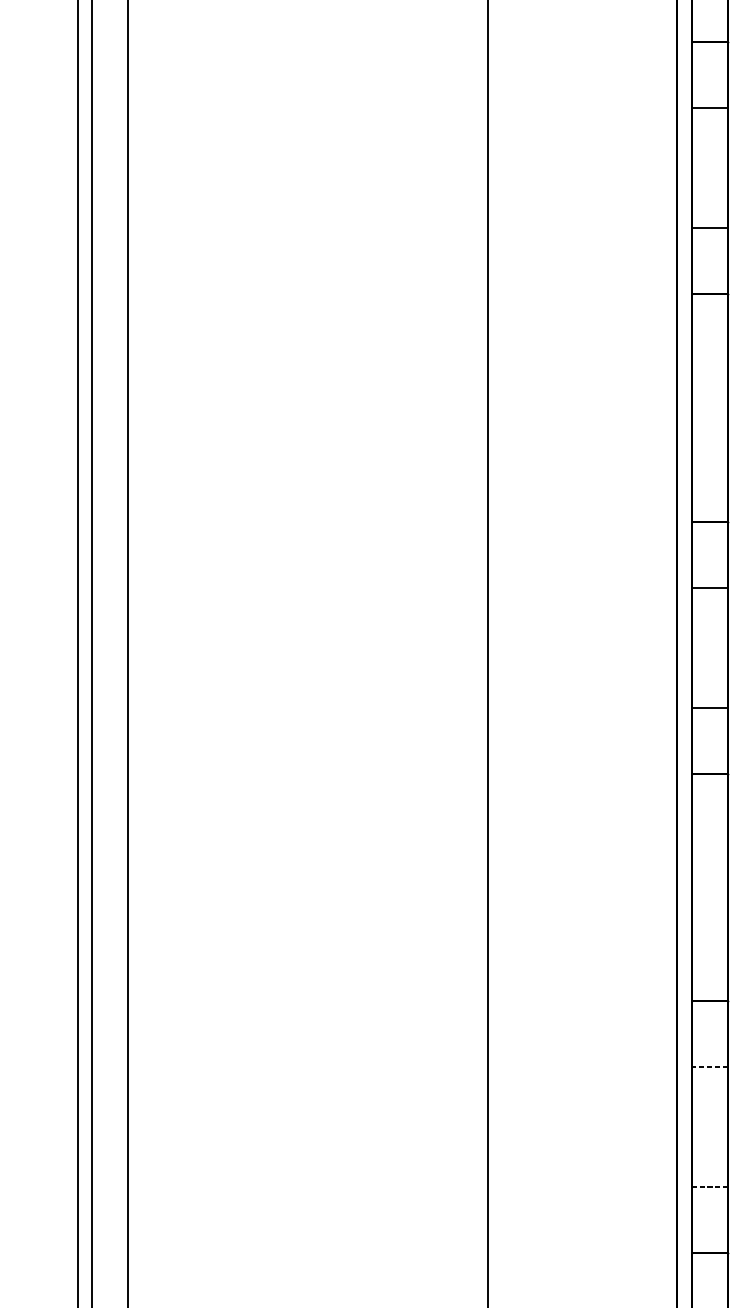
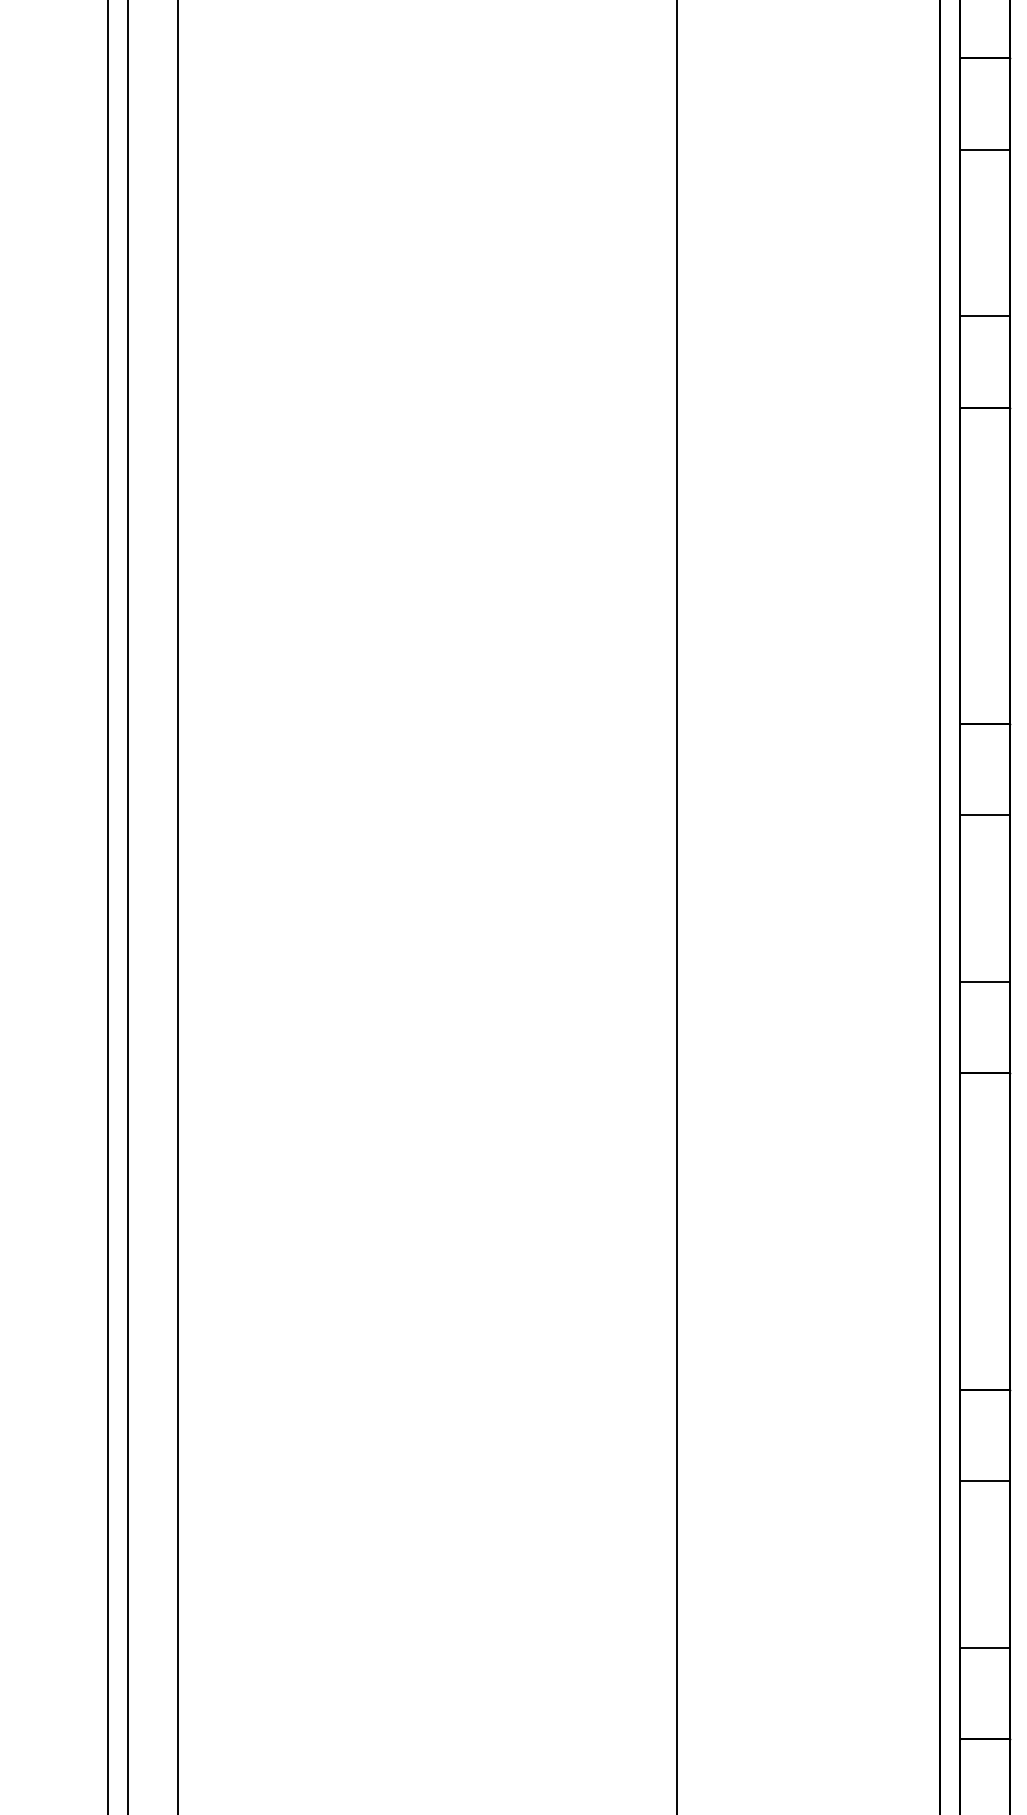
line: (709, 1067) -> (984, 1481), dashed -> solid
line: (709, 1187) -> (984, 1647), dashed -> solid

